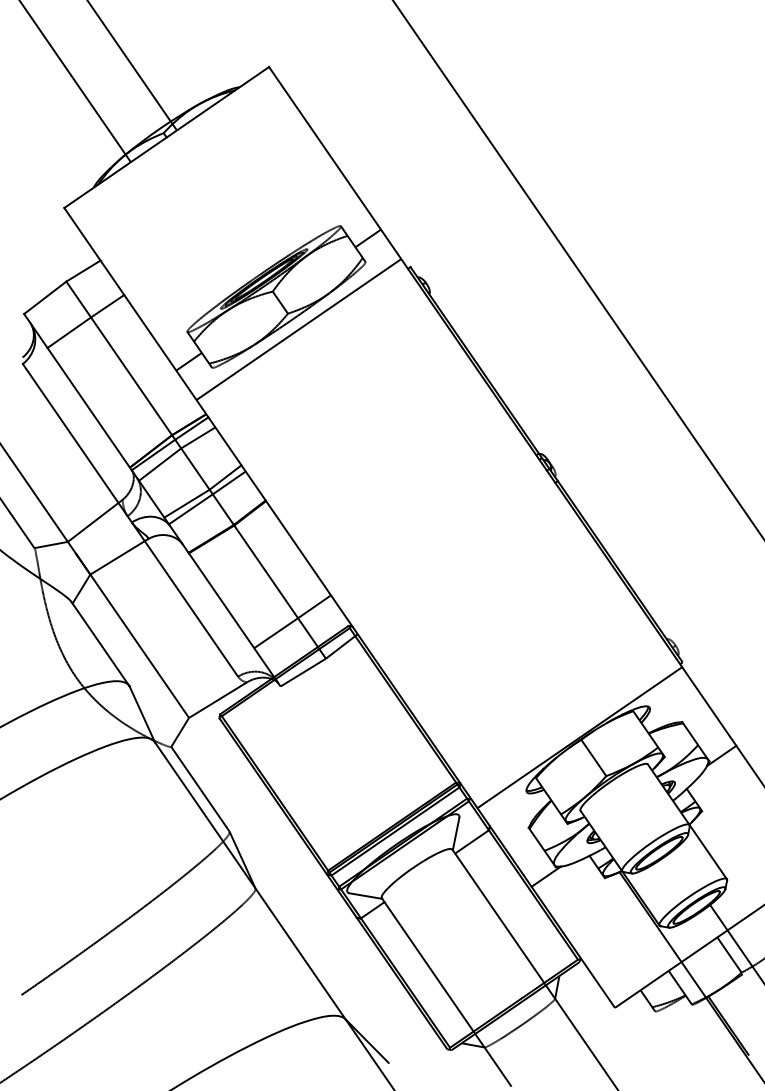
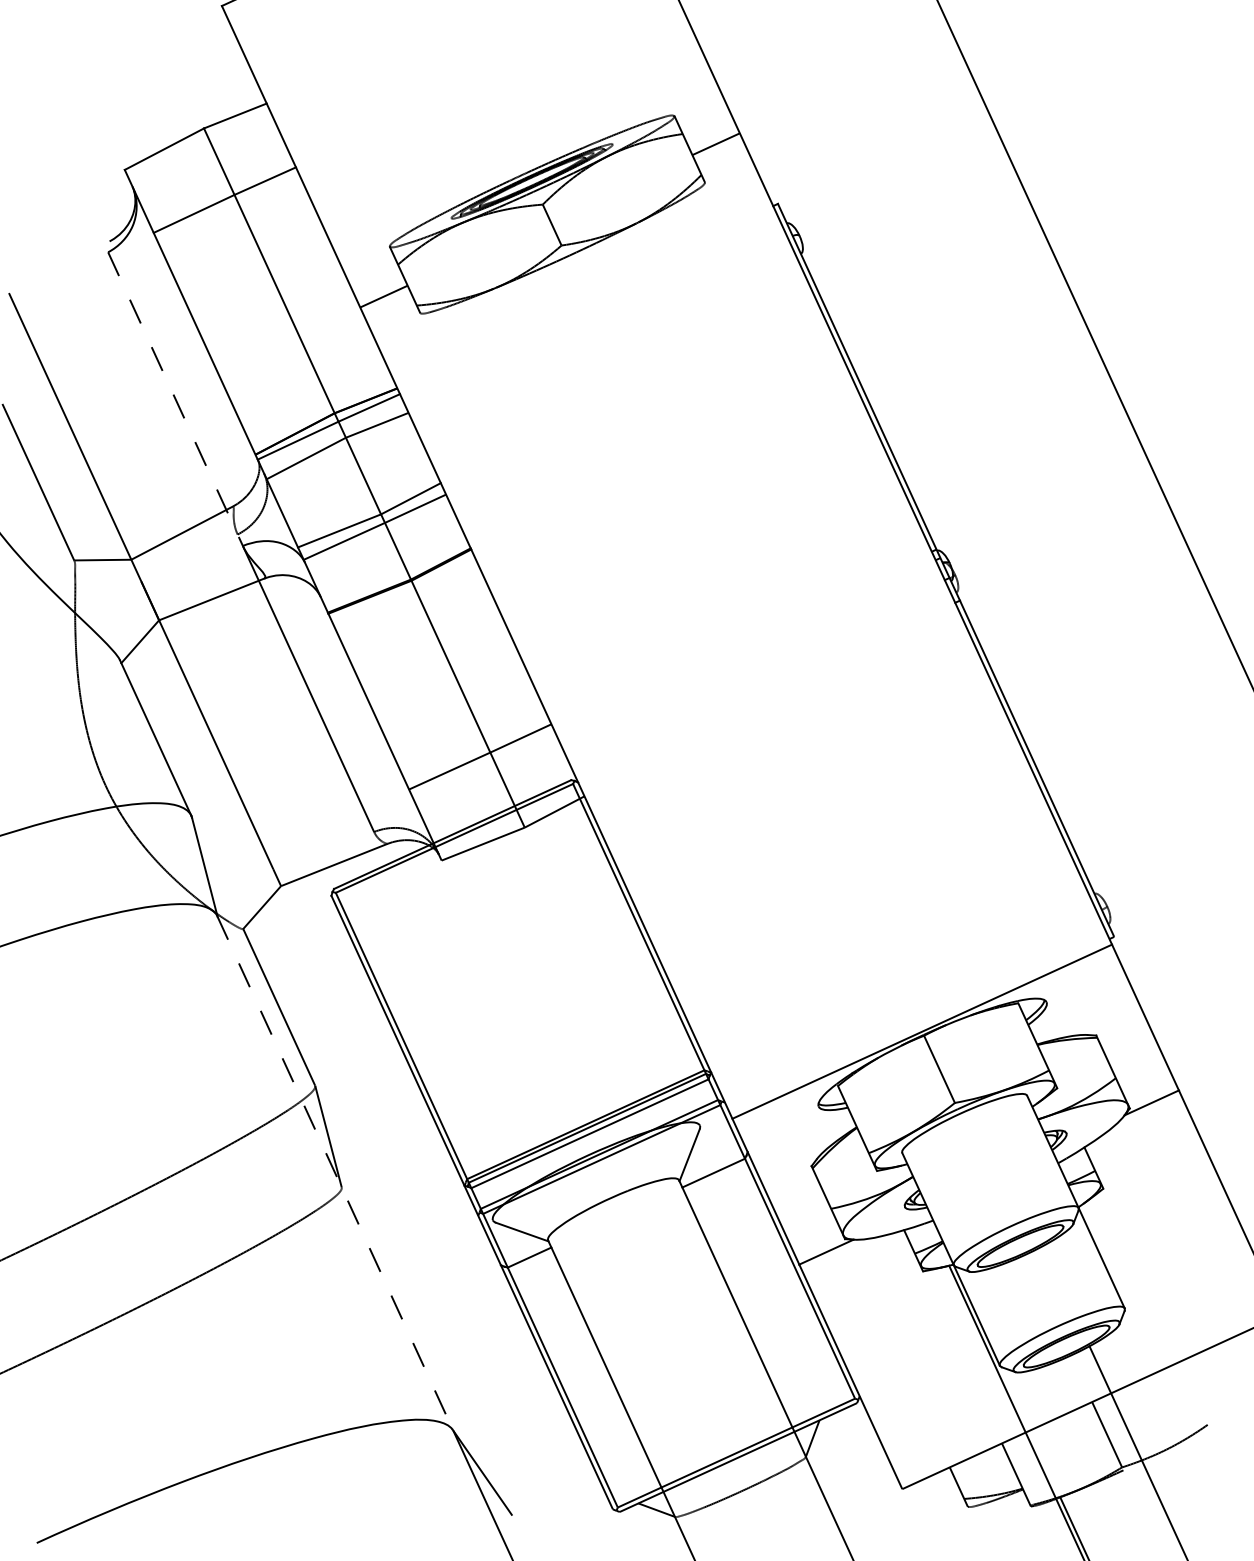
line: (298, 329) -> (574, 274), removed
line: (77, 443) -> (175, 399), solid -> dashed
line: (250, 880) -> (335, 1172), solid -> dashed

